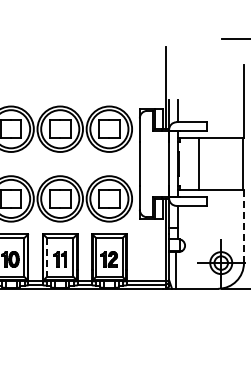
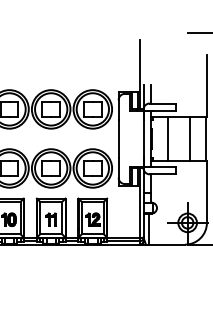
line: (224, 163) -> (190, 138), added
line: (243, 226) -> (206, 191), dashed -> solid
line: (47, 257) -> (40, 218), dashed -> solid

